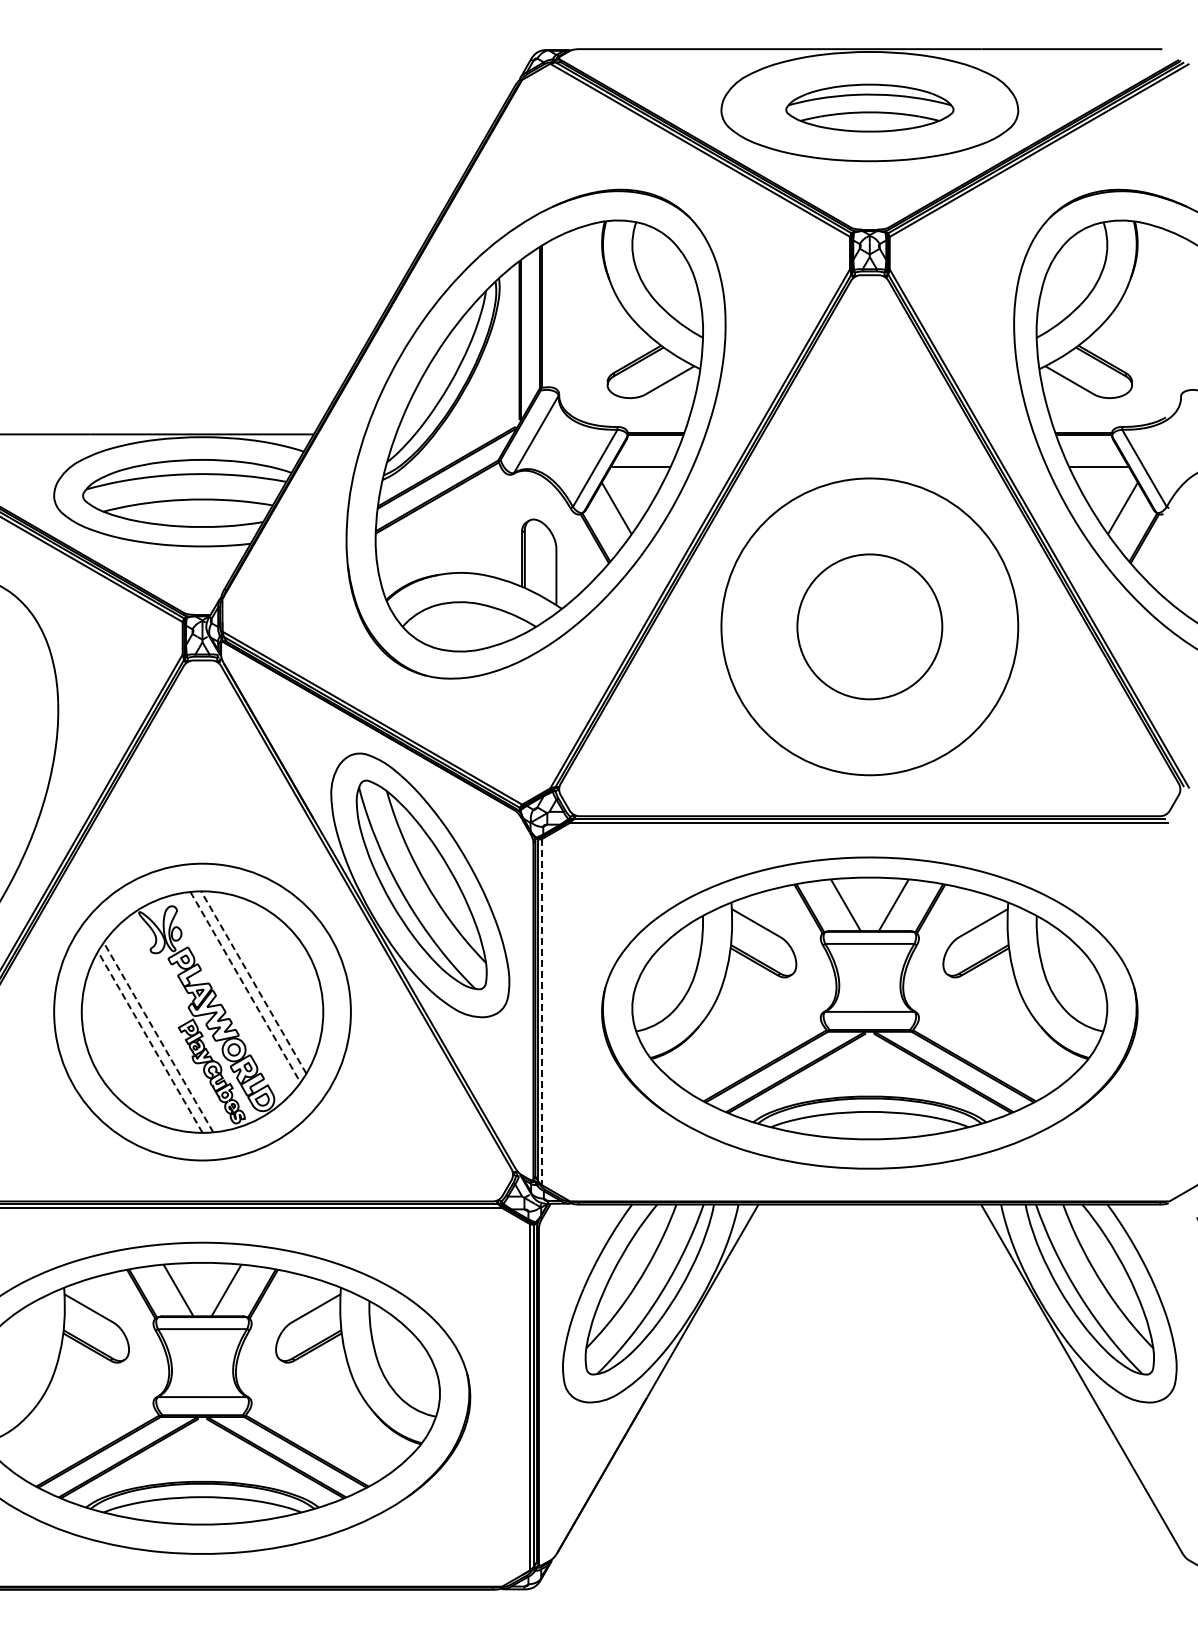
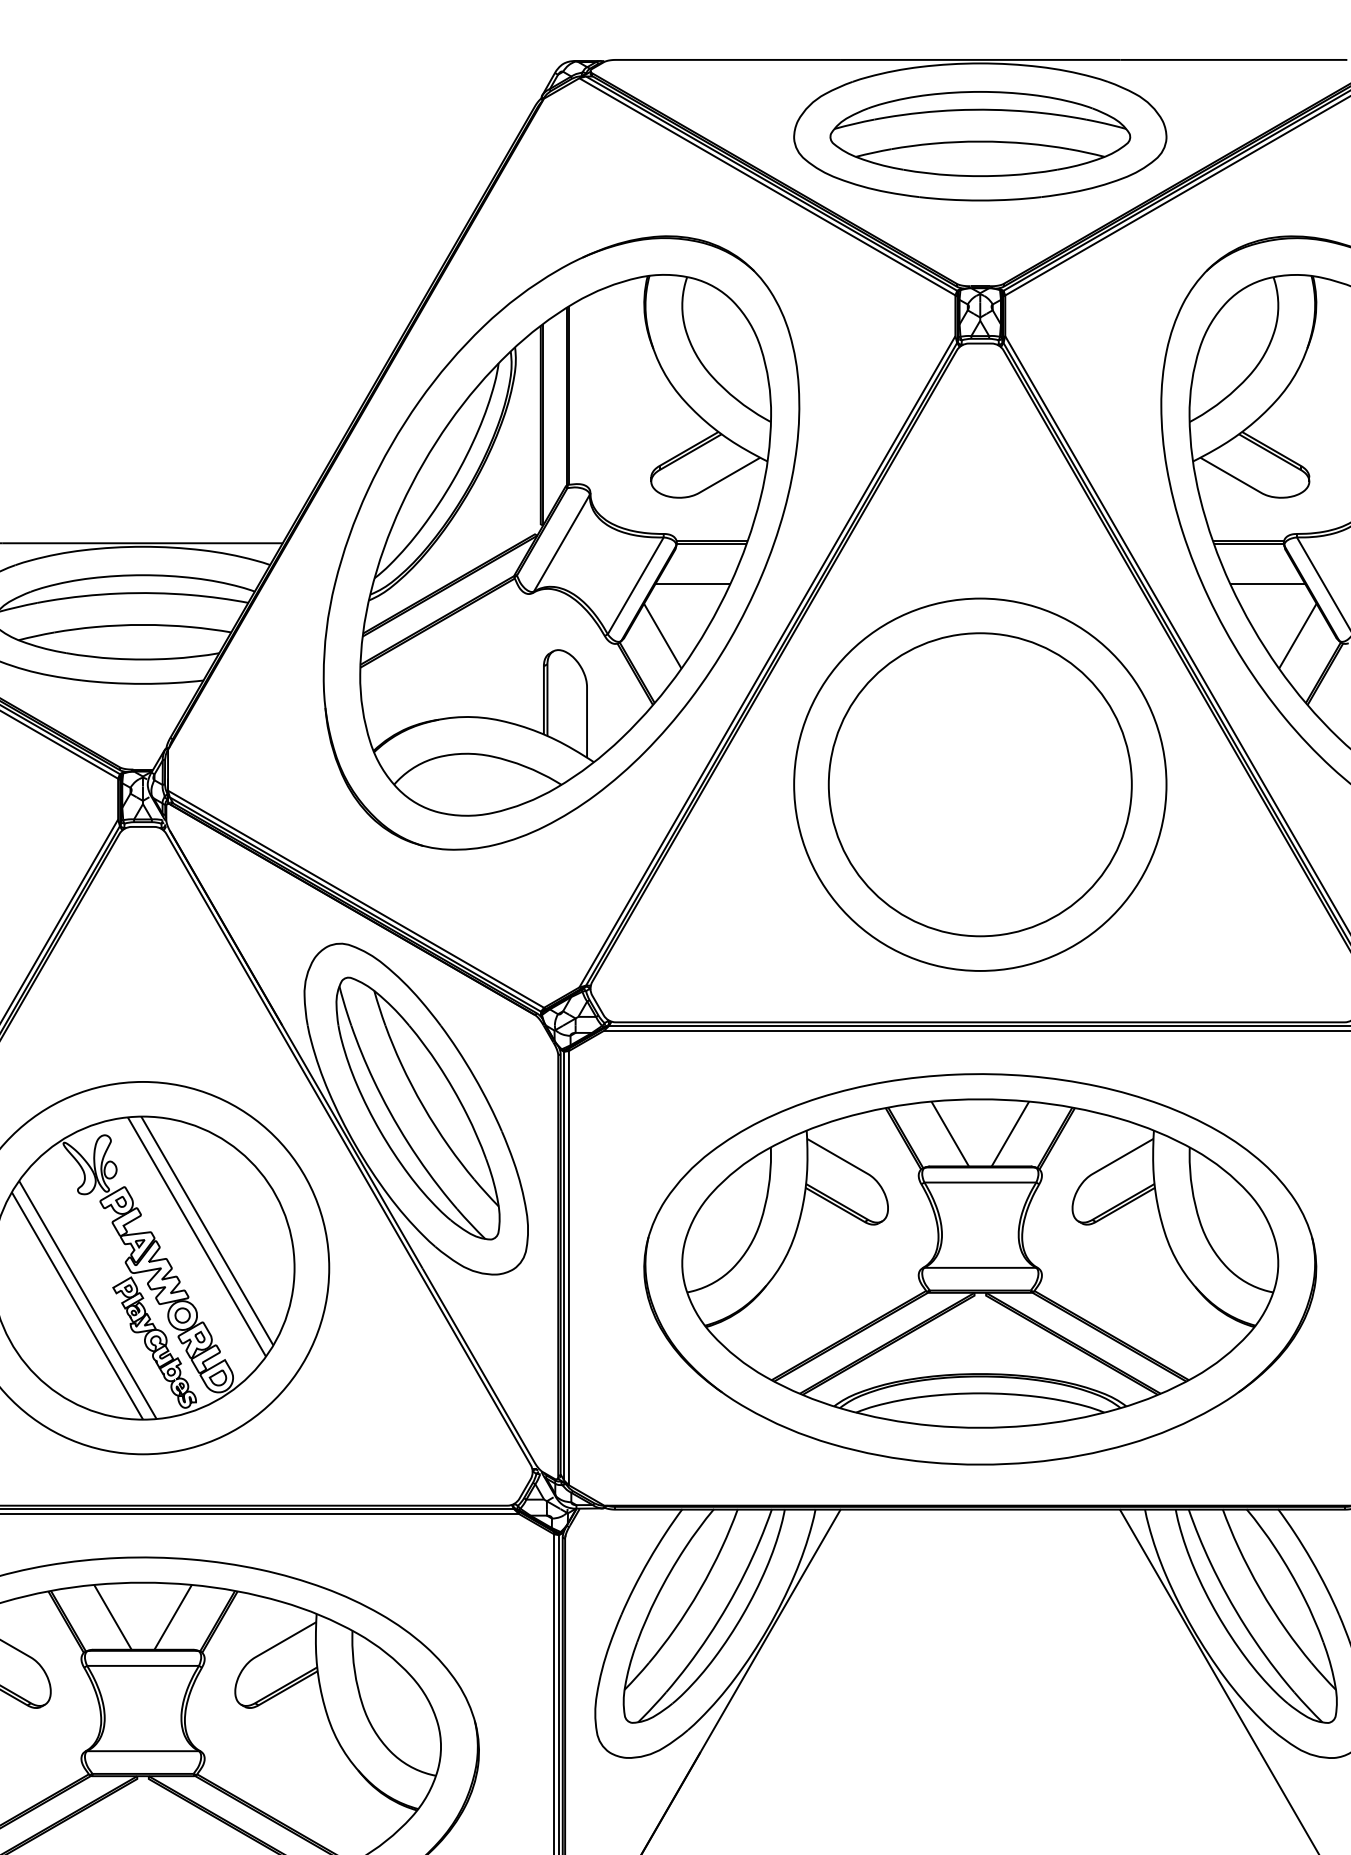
part: (869, 107) -> (979, 133), size x1.43
circle: (869, 626) -> (979, 784), size x1.67
line: (253, 982) -> (206, 1230), dashed -> solid
line: (245, 987) -> (196, 1237), dashed -> solid
line: (542, 1012) -> (569, 1268), dashed -> solid
line: (158, 1037) -> (87, 1299), dashed -> solid
line: (150, 1042) -> (77, 1306), dashed -> solid

